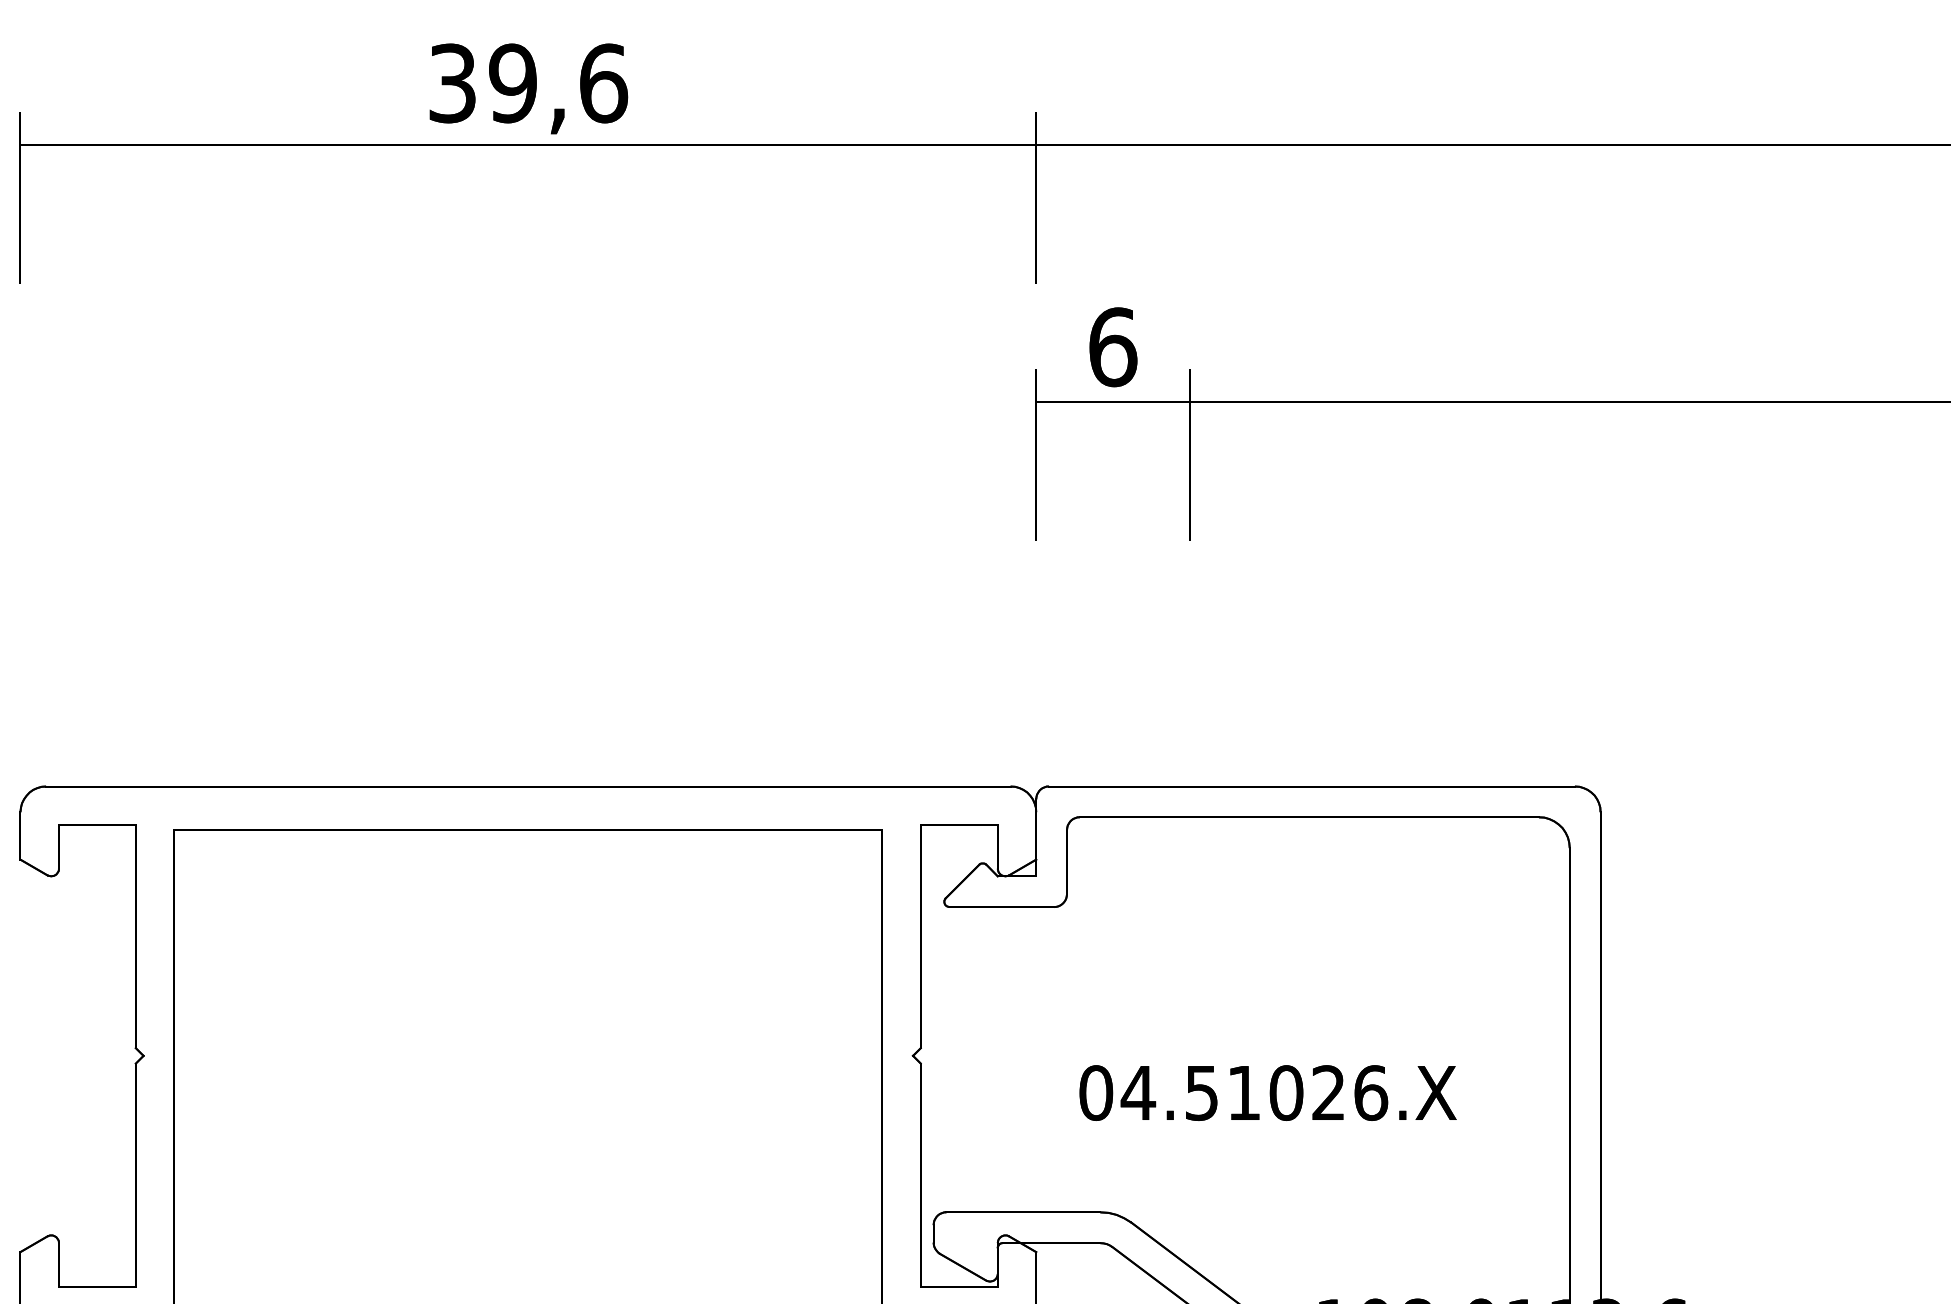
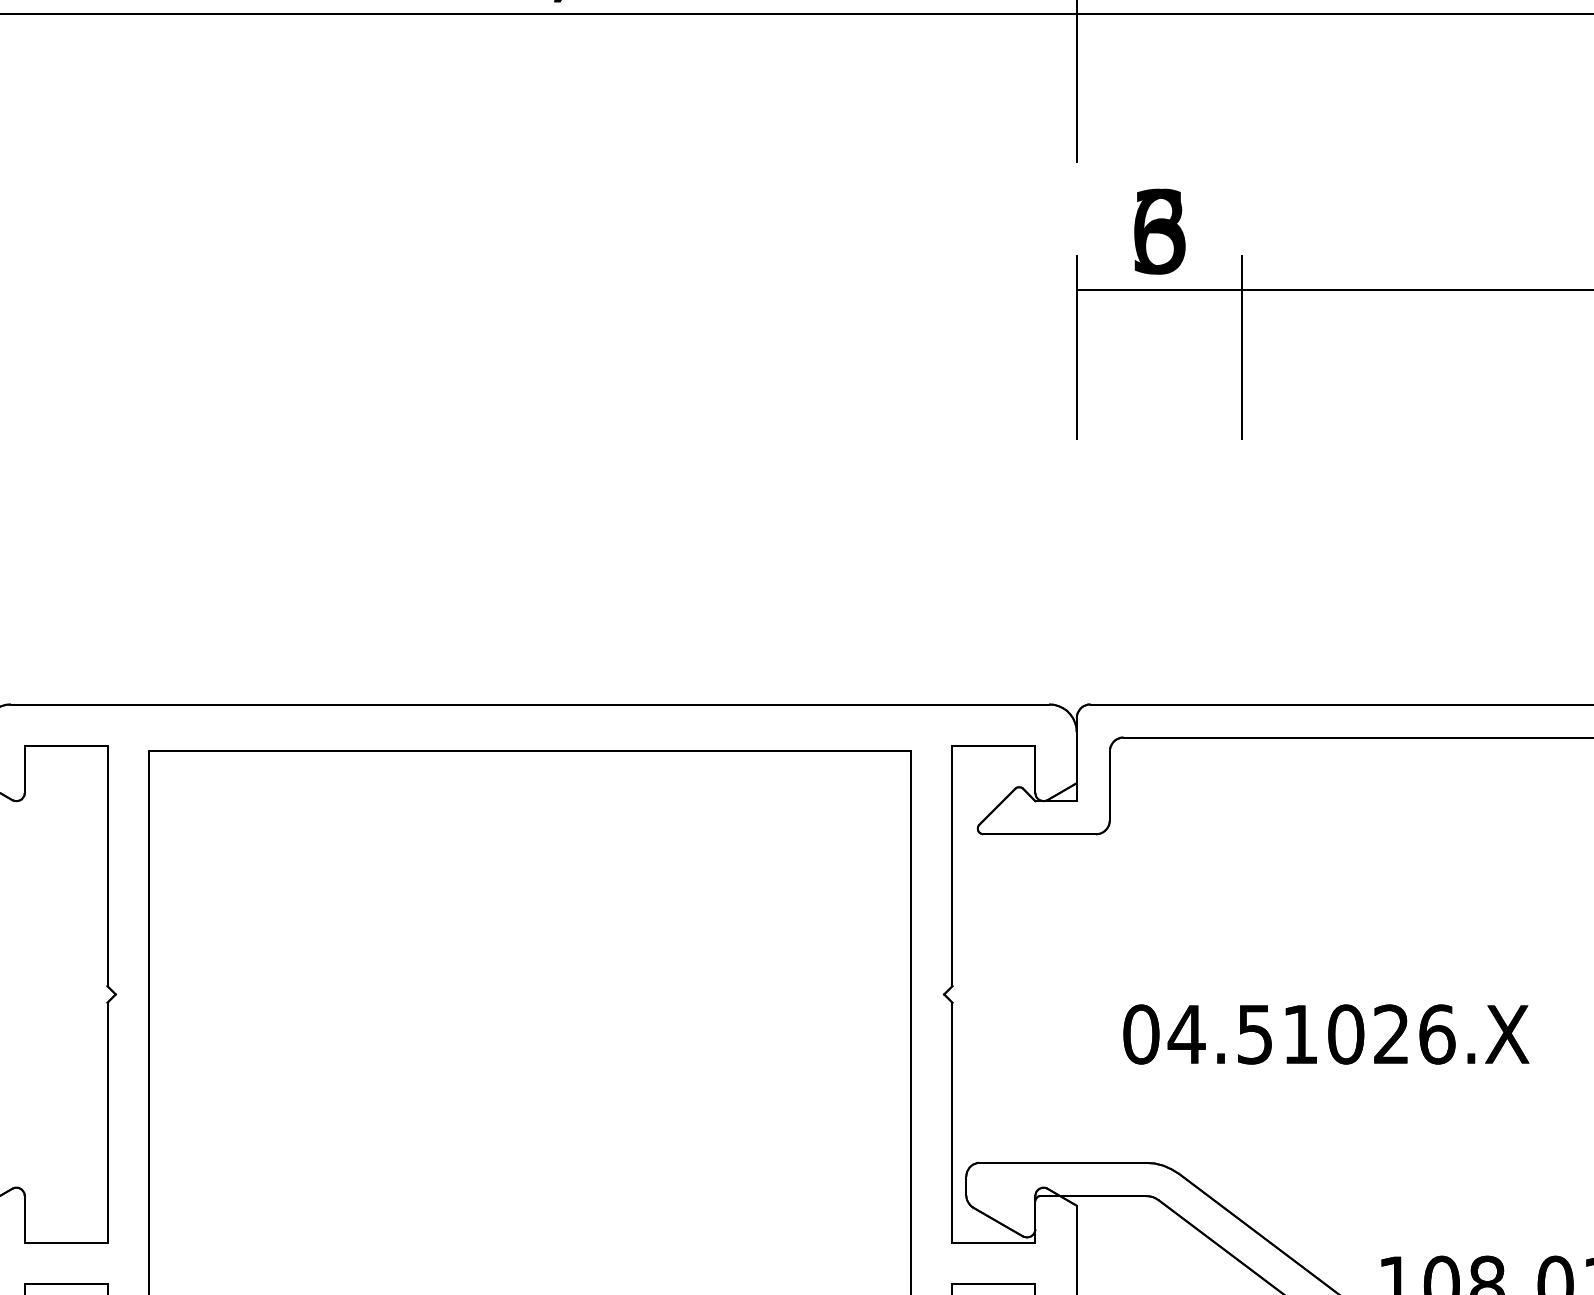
text: (1113, 347) -> (1159, 231), 6 -> 3

